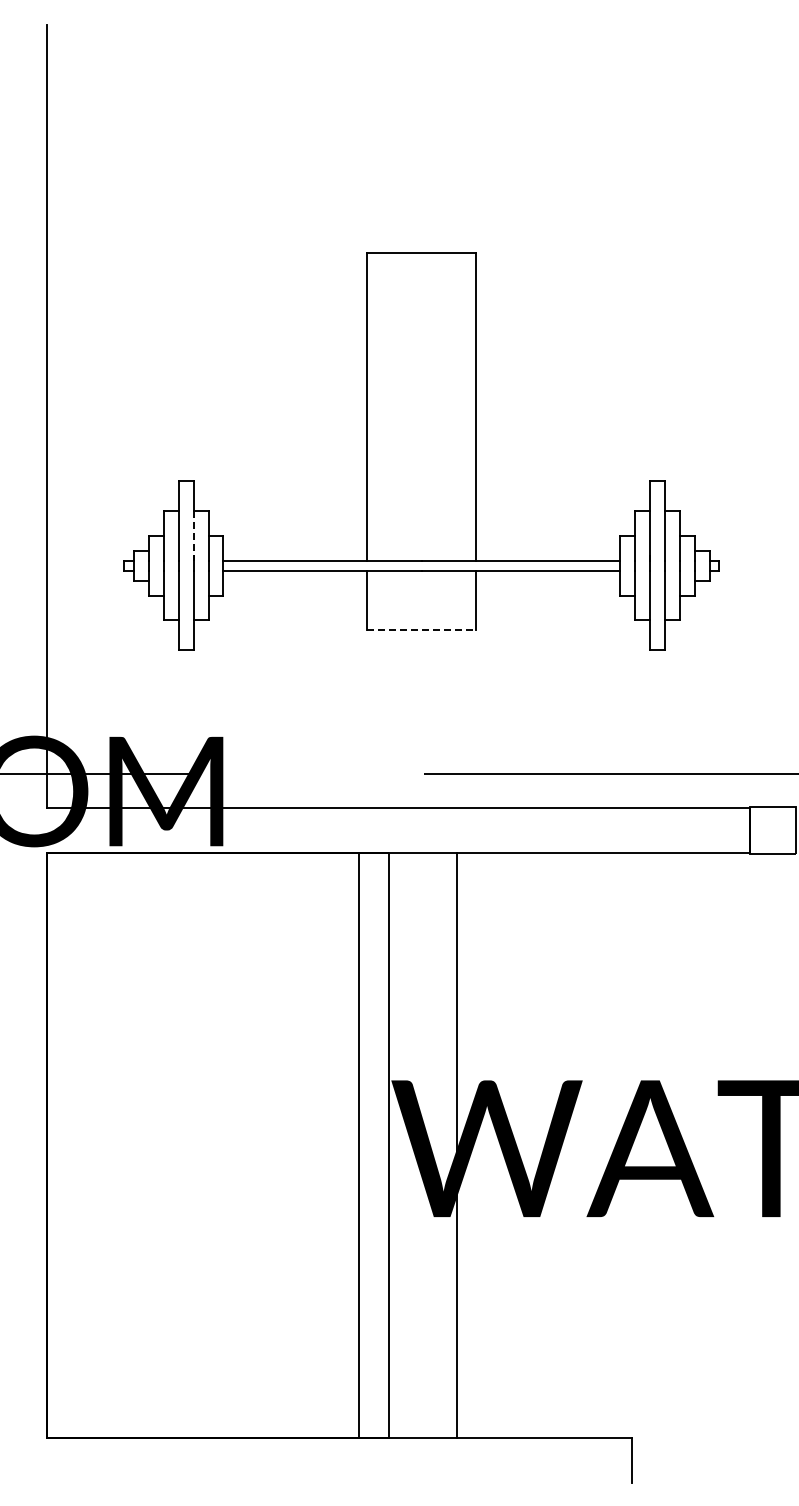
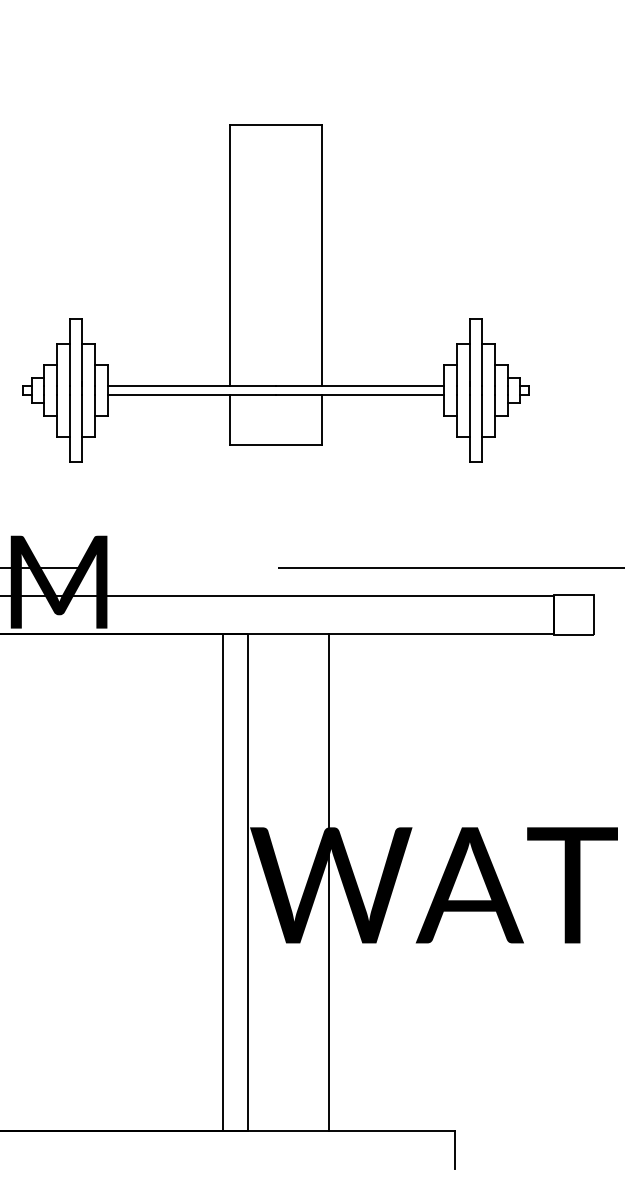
line: (193, 536) -> (82, 365), dashed -> solid
line: (421, 630) -> (275, 445), dashed -> solid
line: (457, 1145) -> (329, 882), moved

